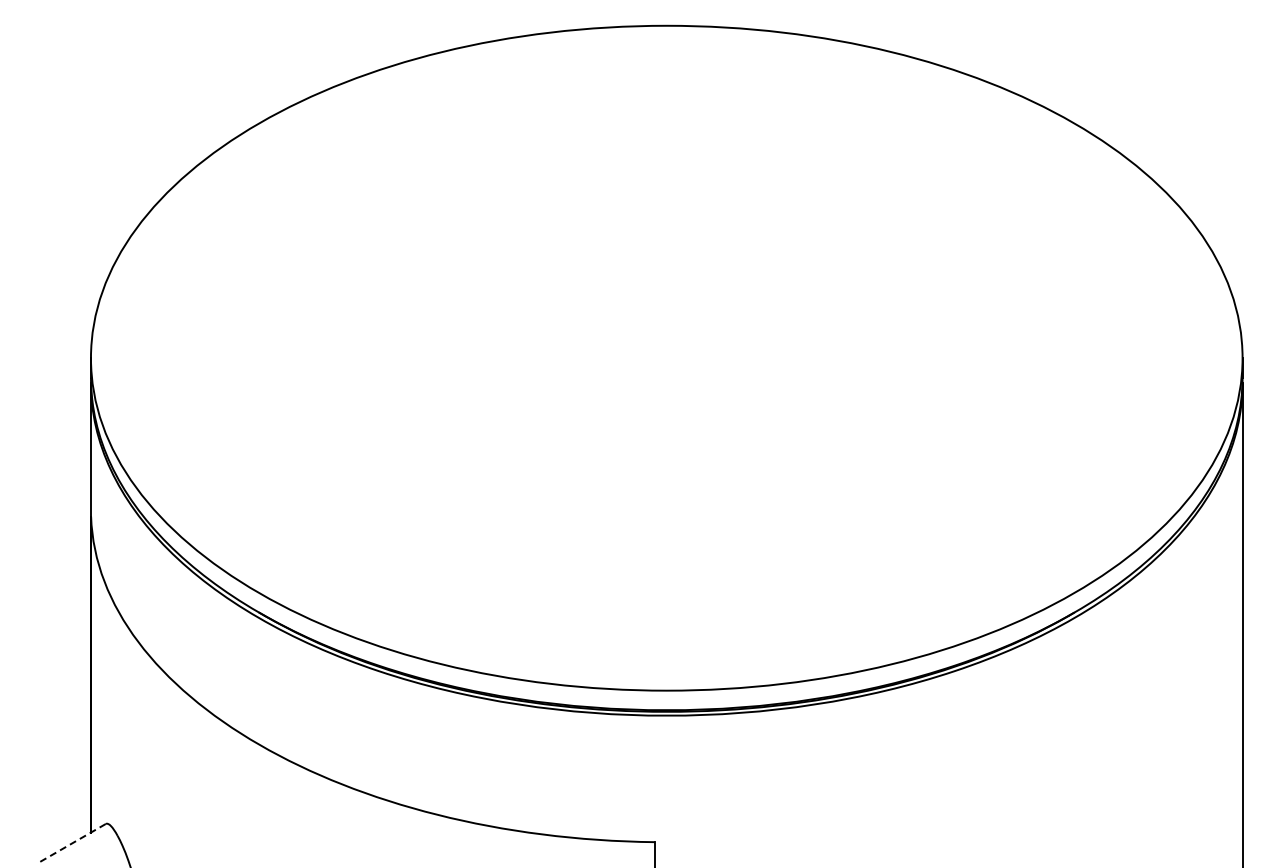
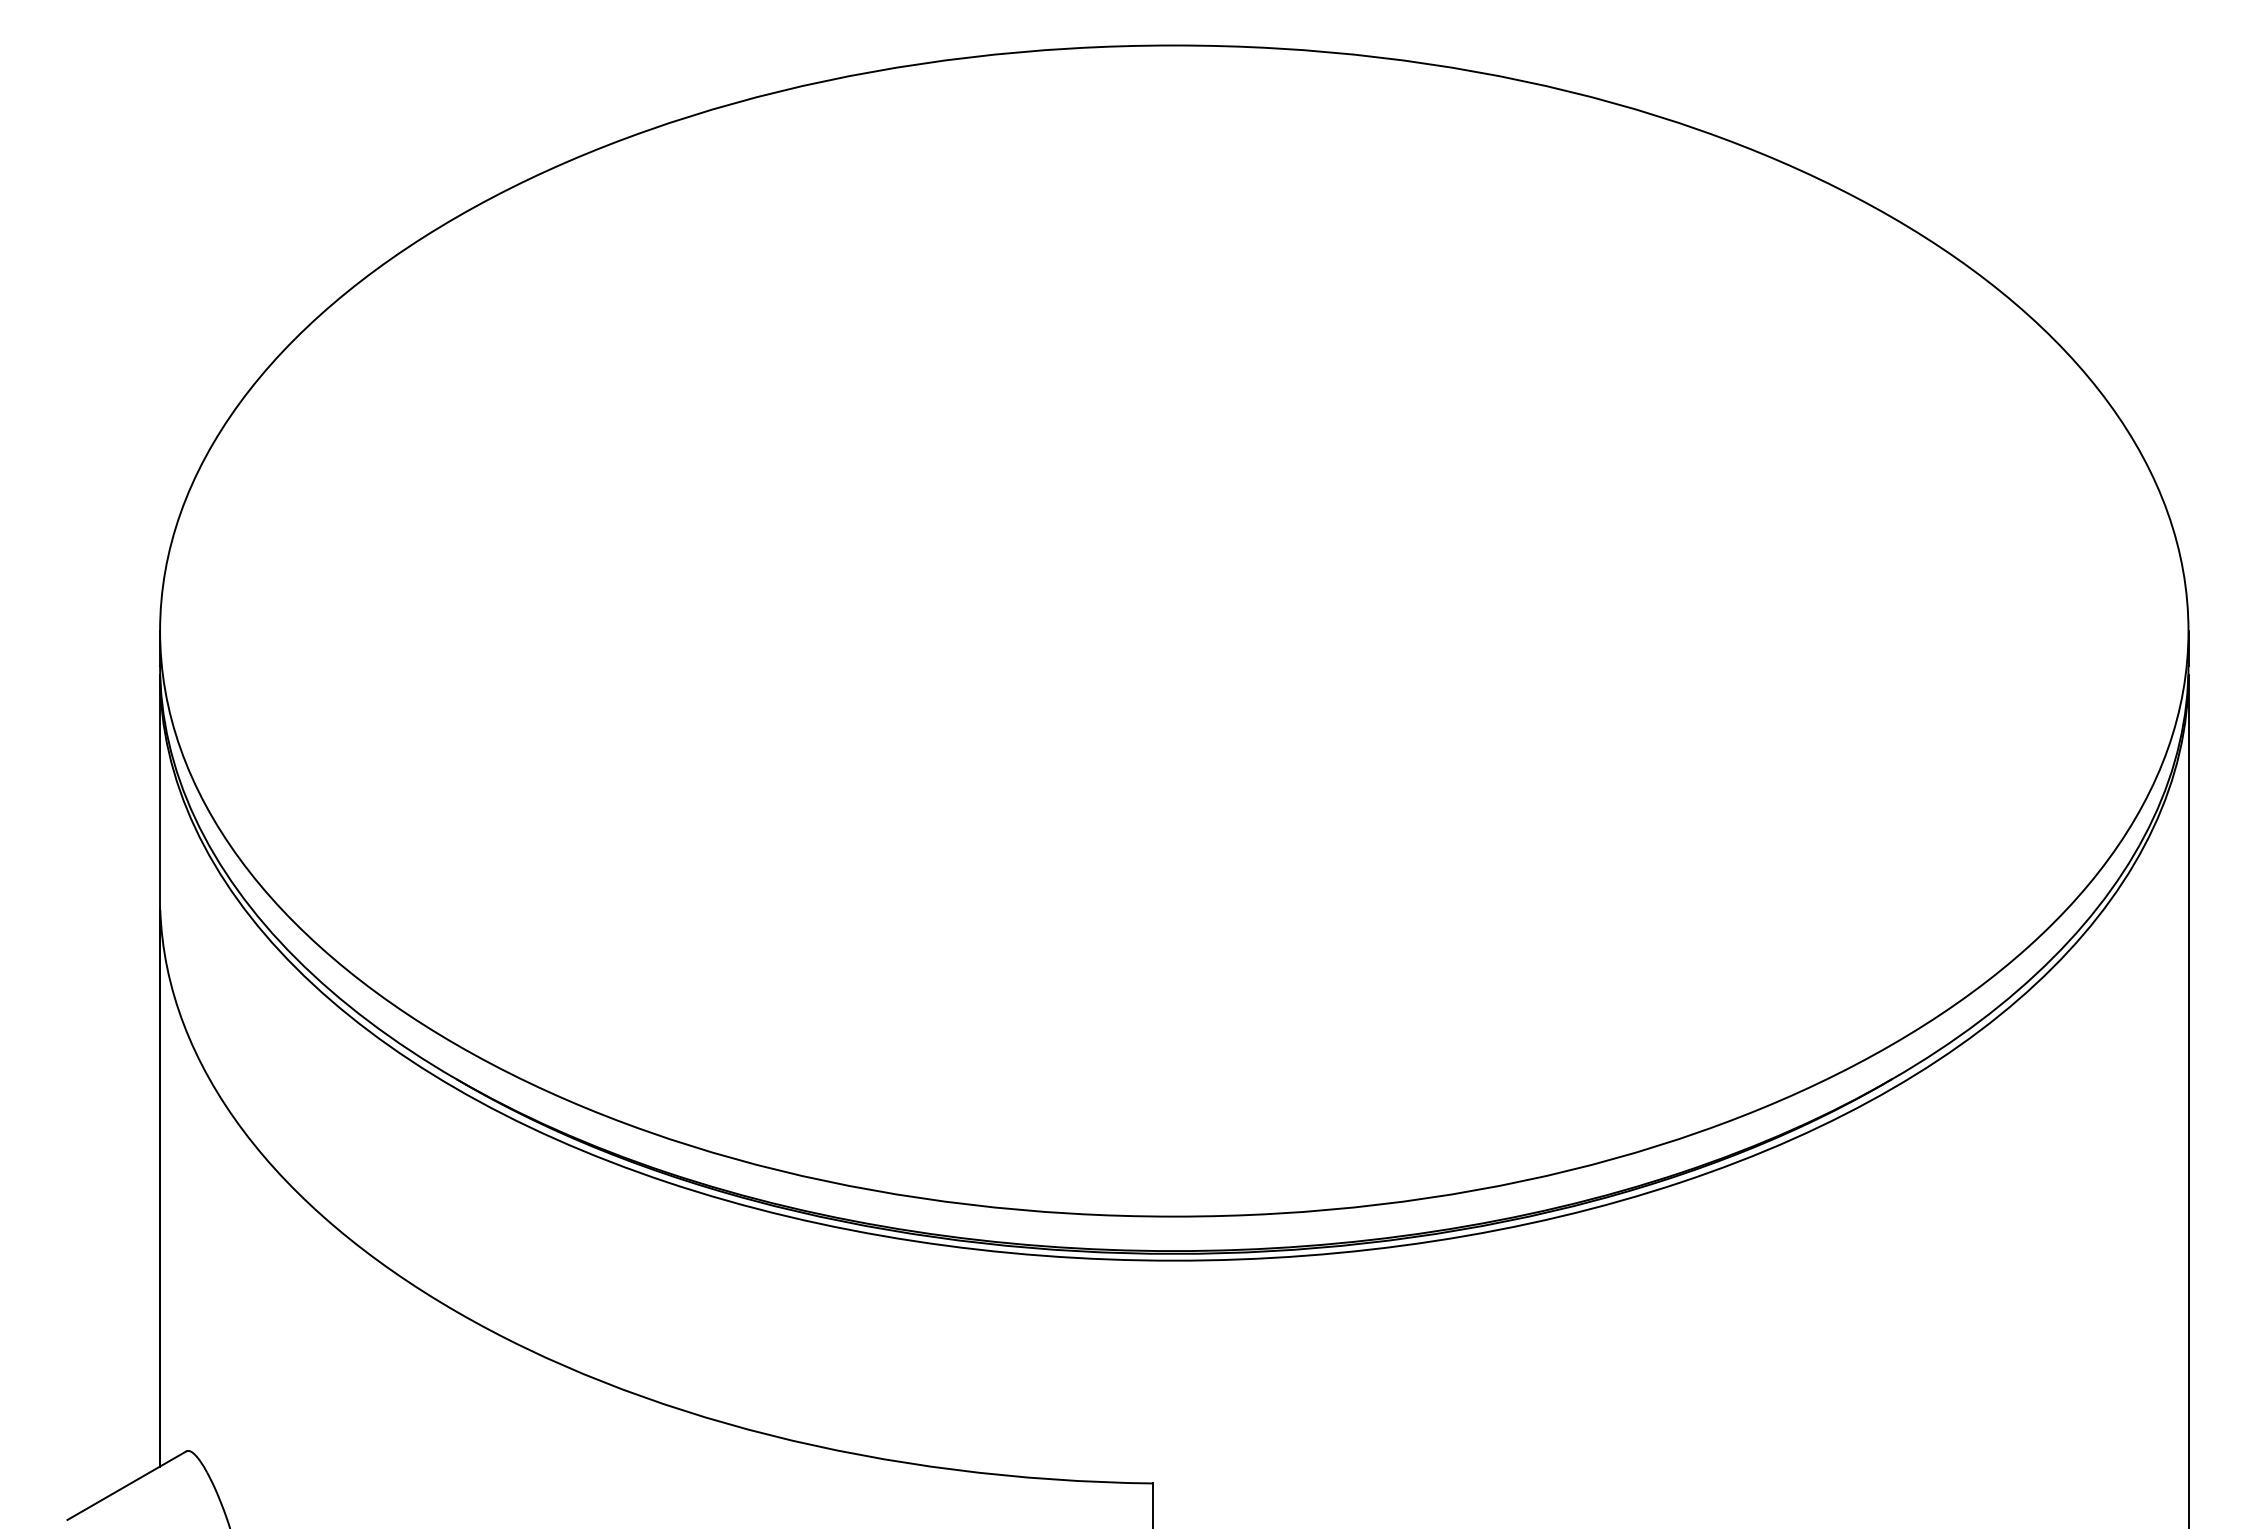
line: (72, 843) -> (127, 1485), dashed -> solid

